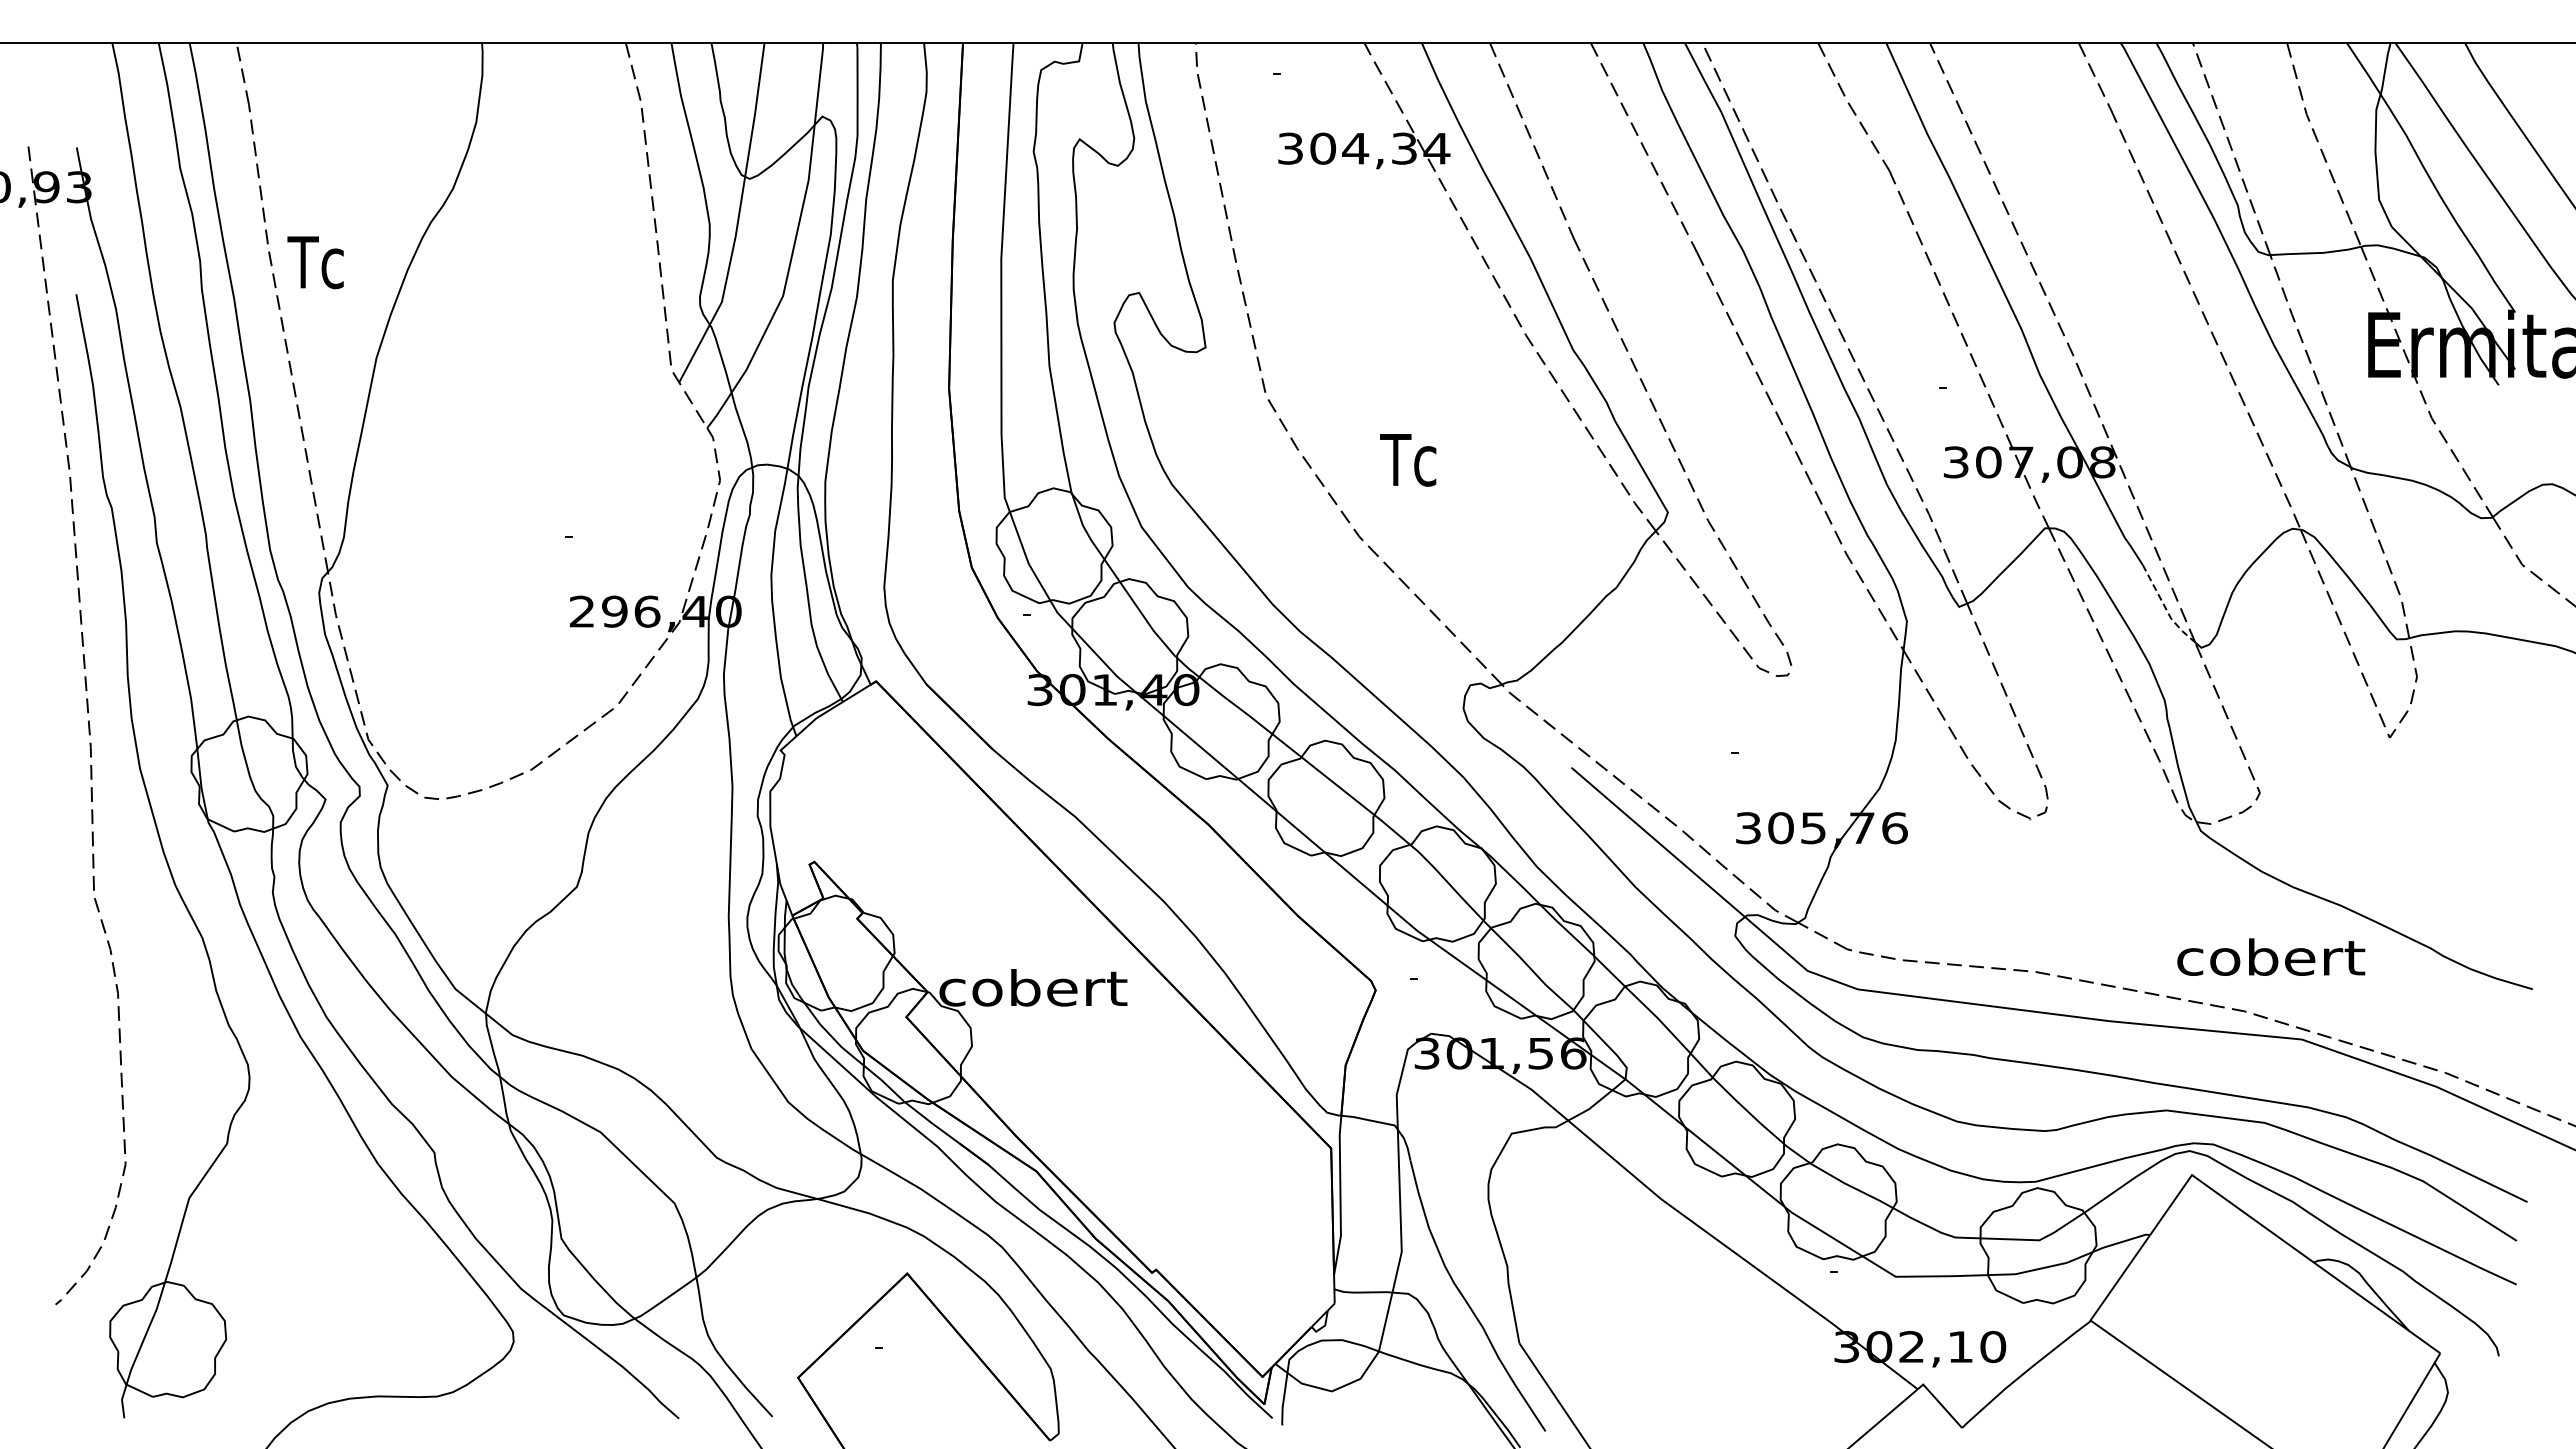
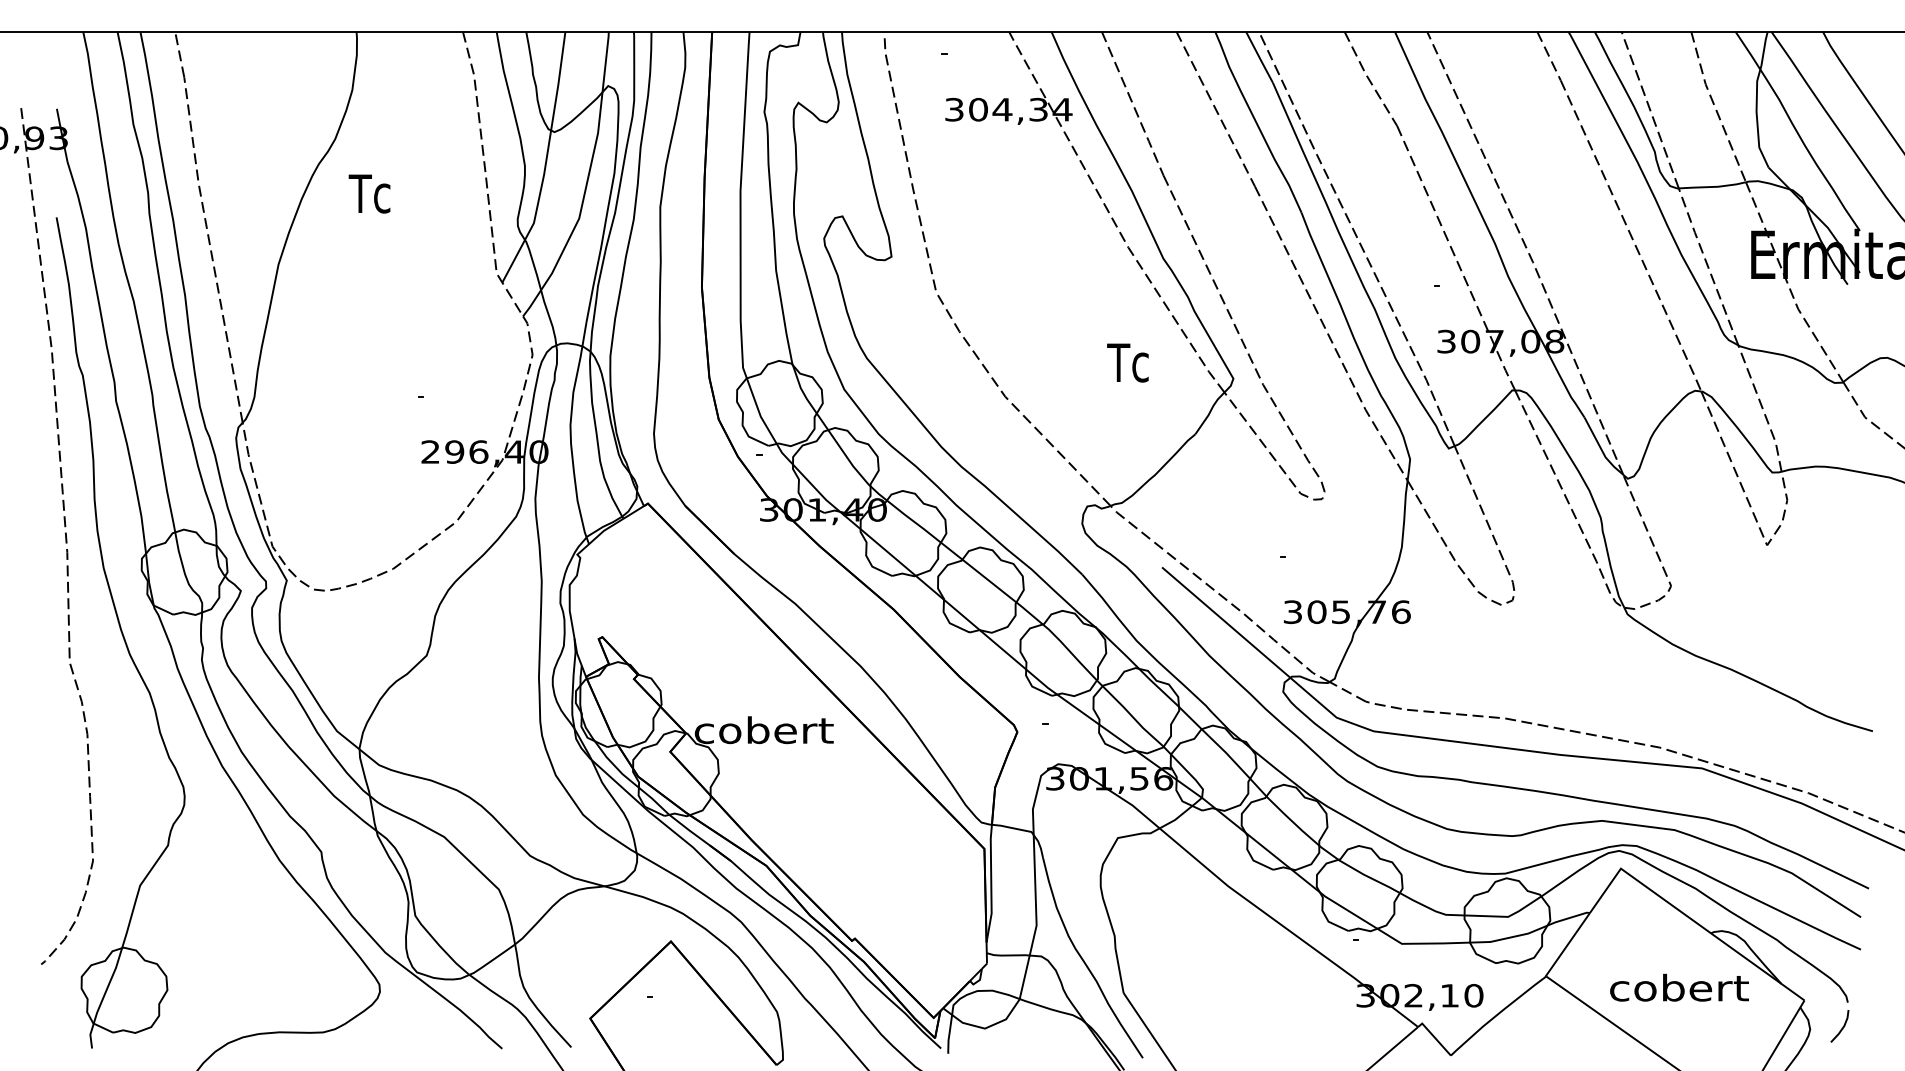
text: (315, 262) -> (369, 193), moved
text: (1408, 460) -> (1128, 363), moved
line: (2165, 608) -> (1601, 449), dashed -> solid
text: (2271, 956) -> (1679, 987), moved
line: (2491, 1389) -> (1842, 1027), added

